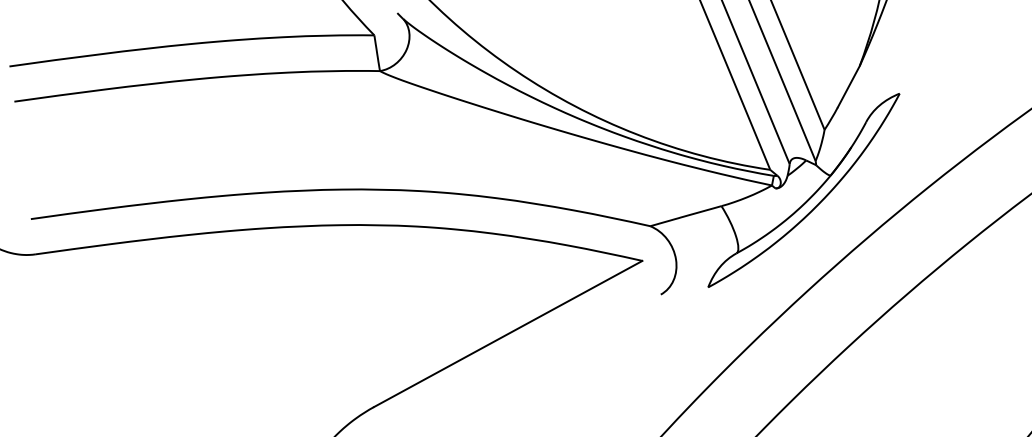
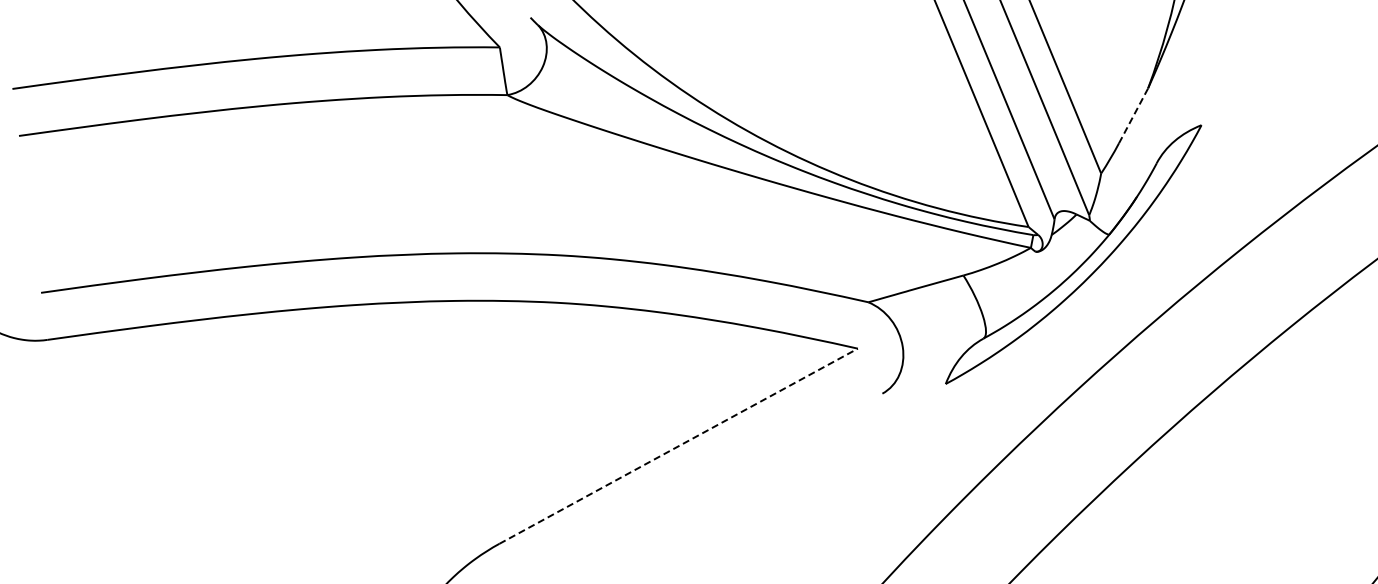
line: (848, 86) -> (1133, 115), solid -> dashed
line: (508, 334) -> (679, 446), solid -> dashed

